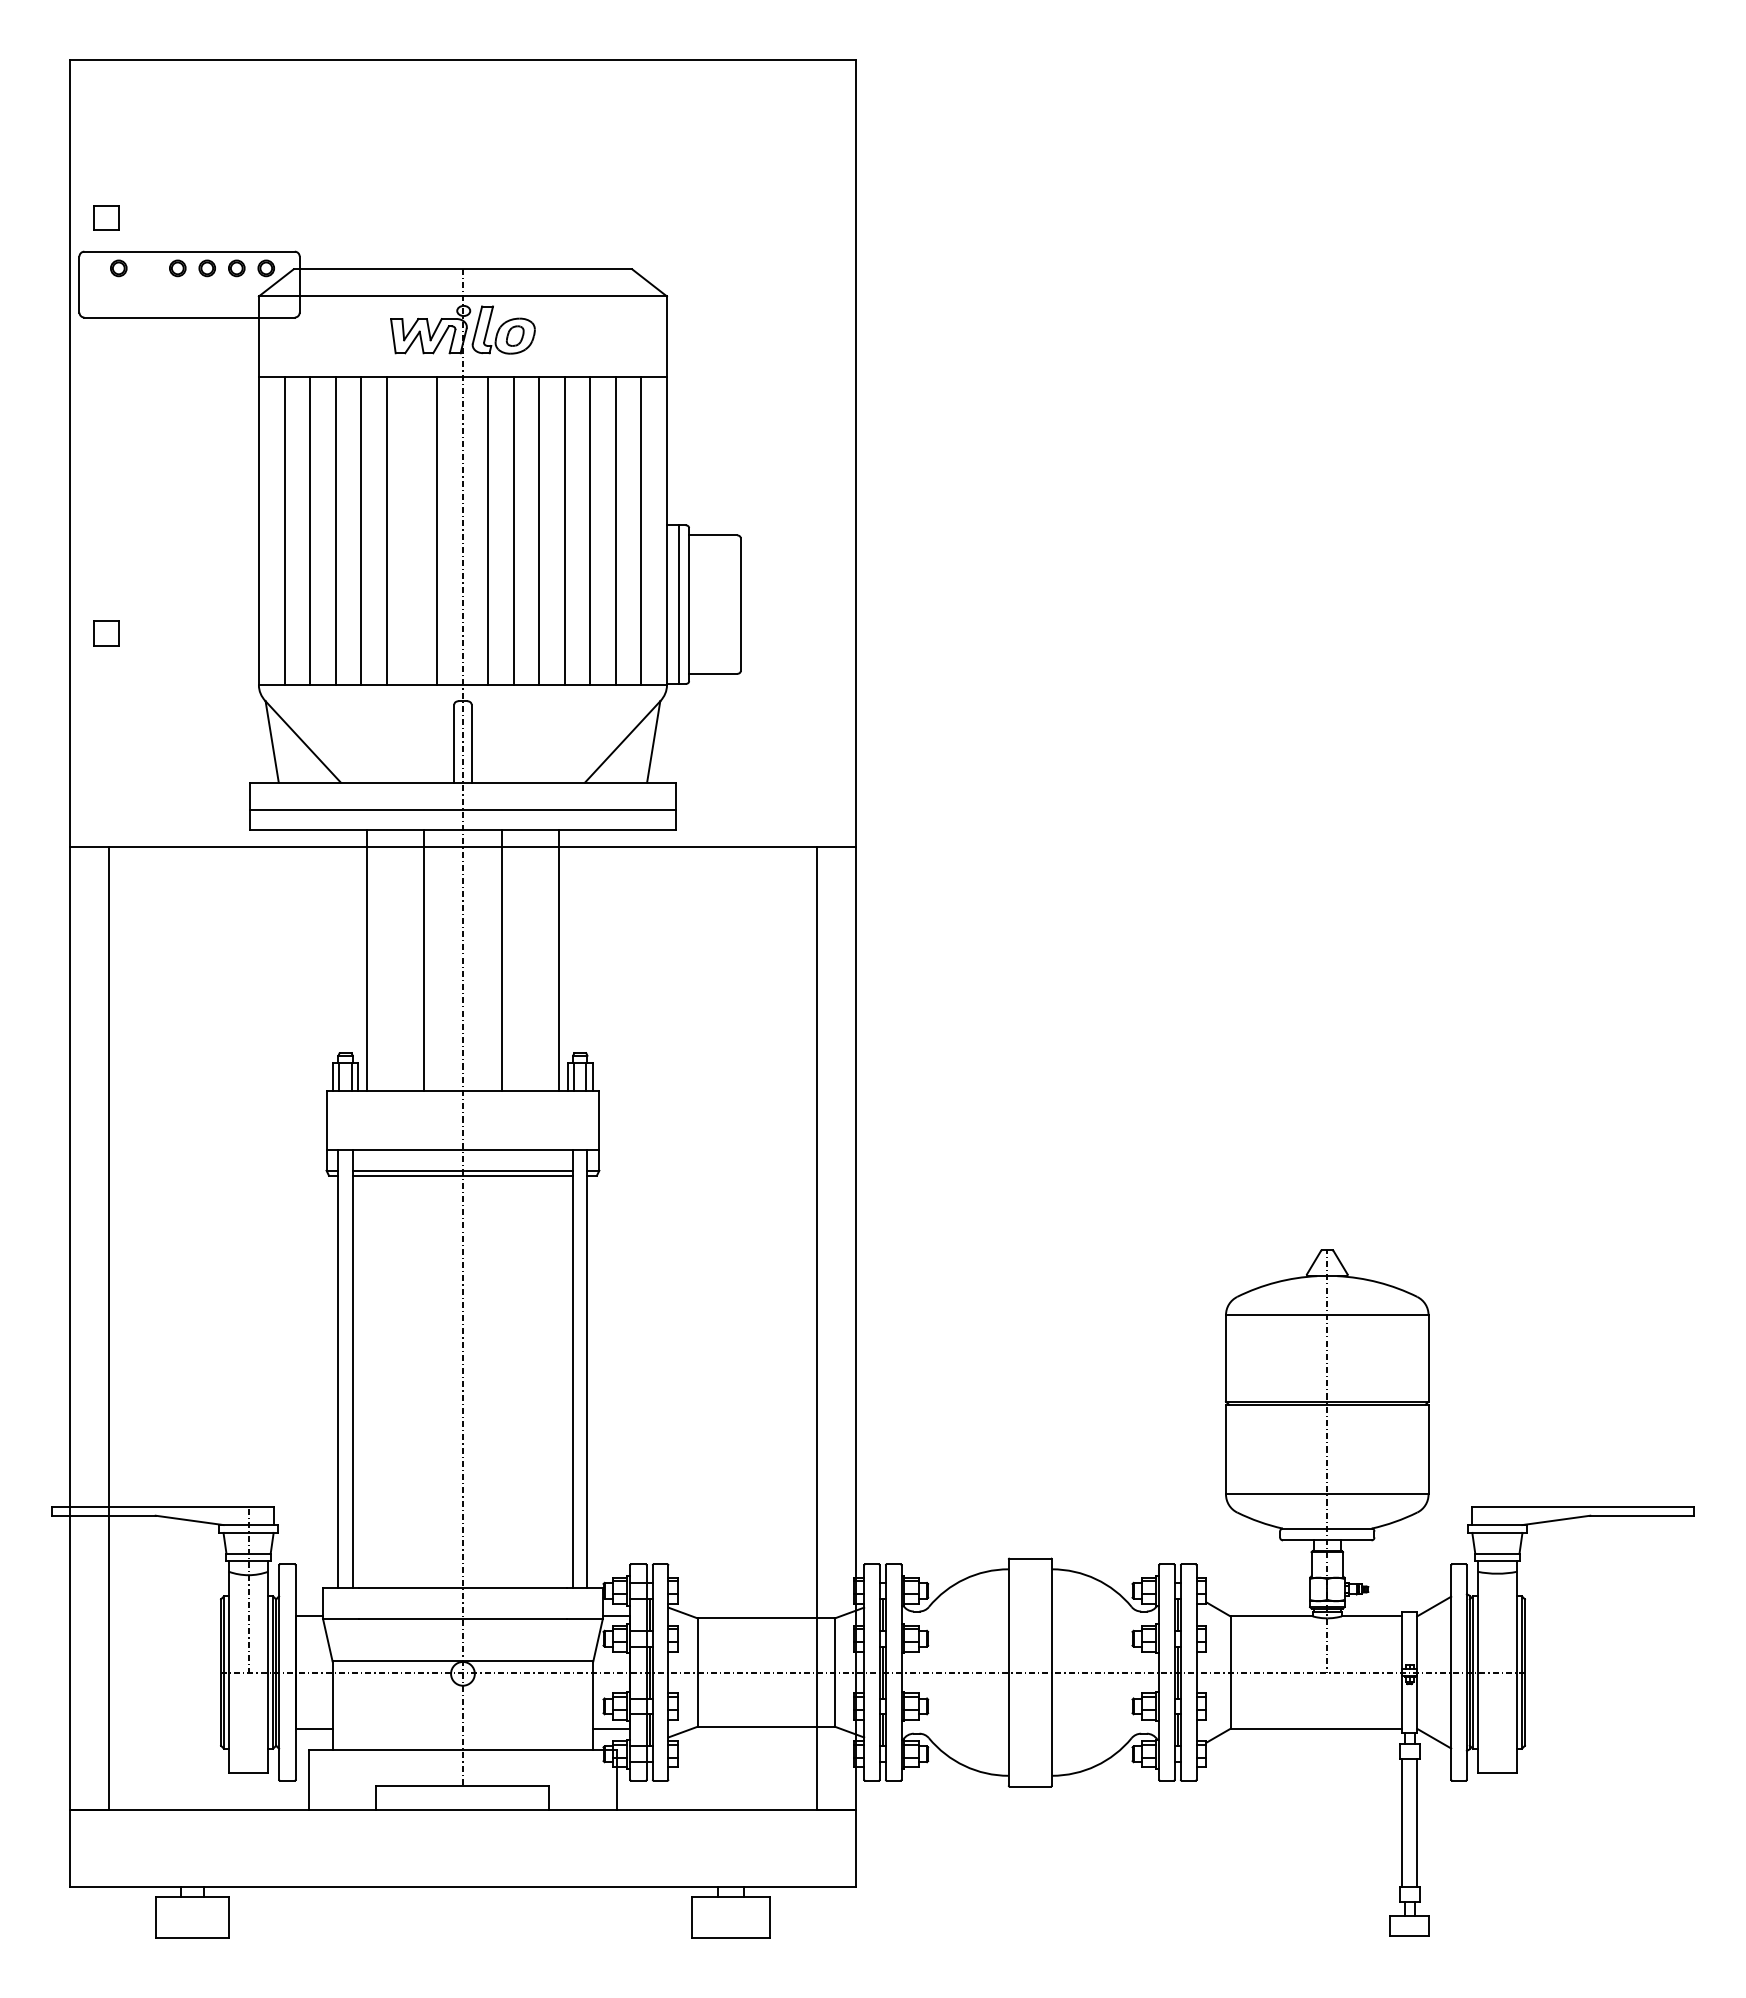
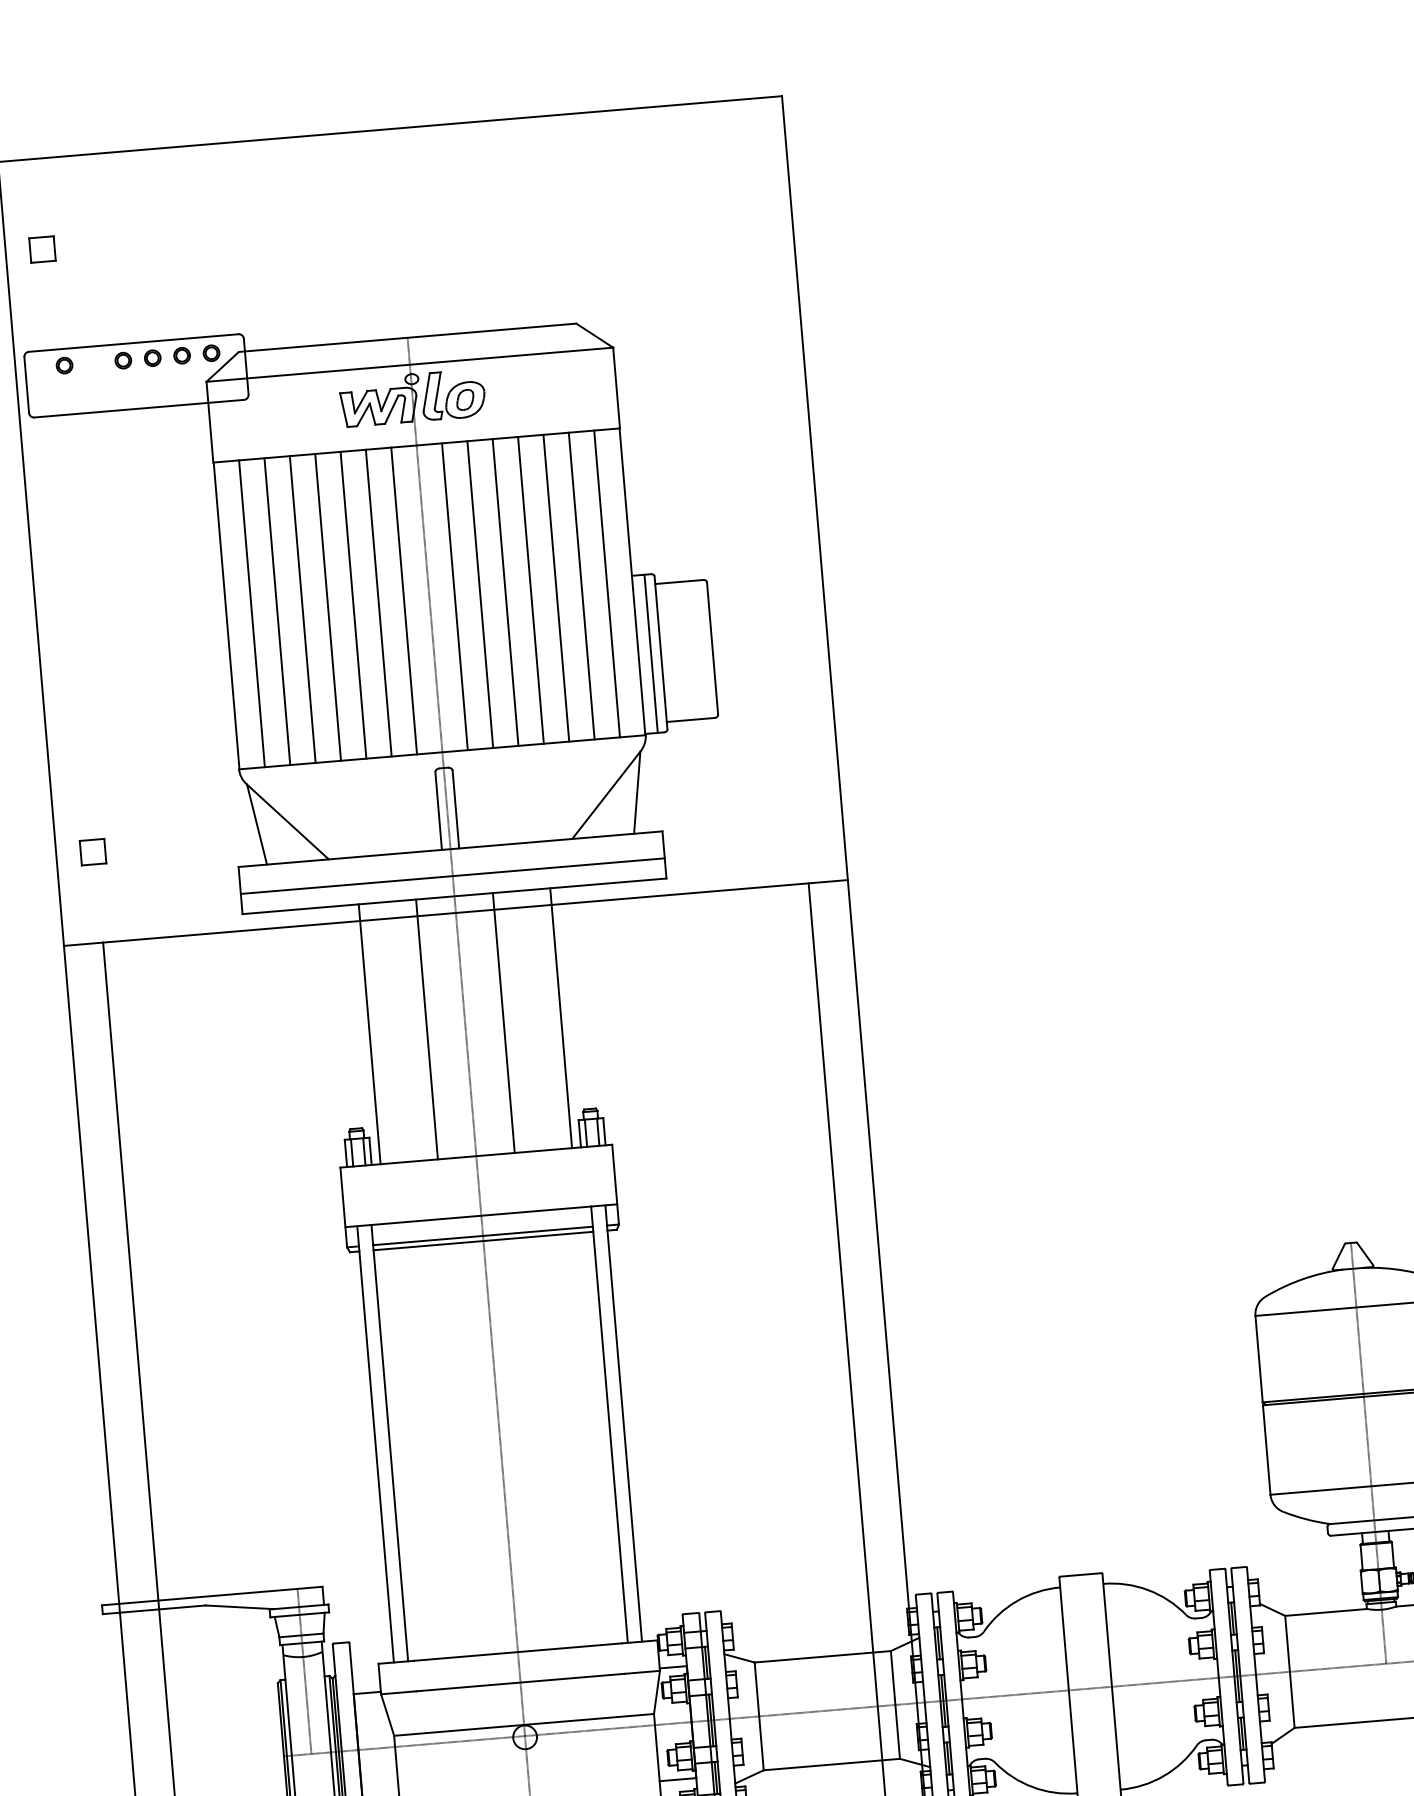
part: (106, 217) -> (42, 249), moved
line: (412, 531) -> (379, 603), added
part: (106, 633) -> (93, 852), moved

